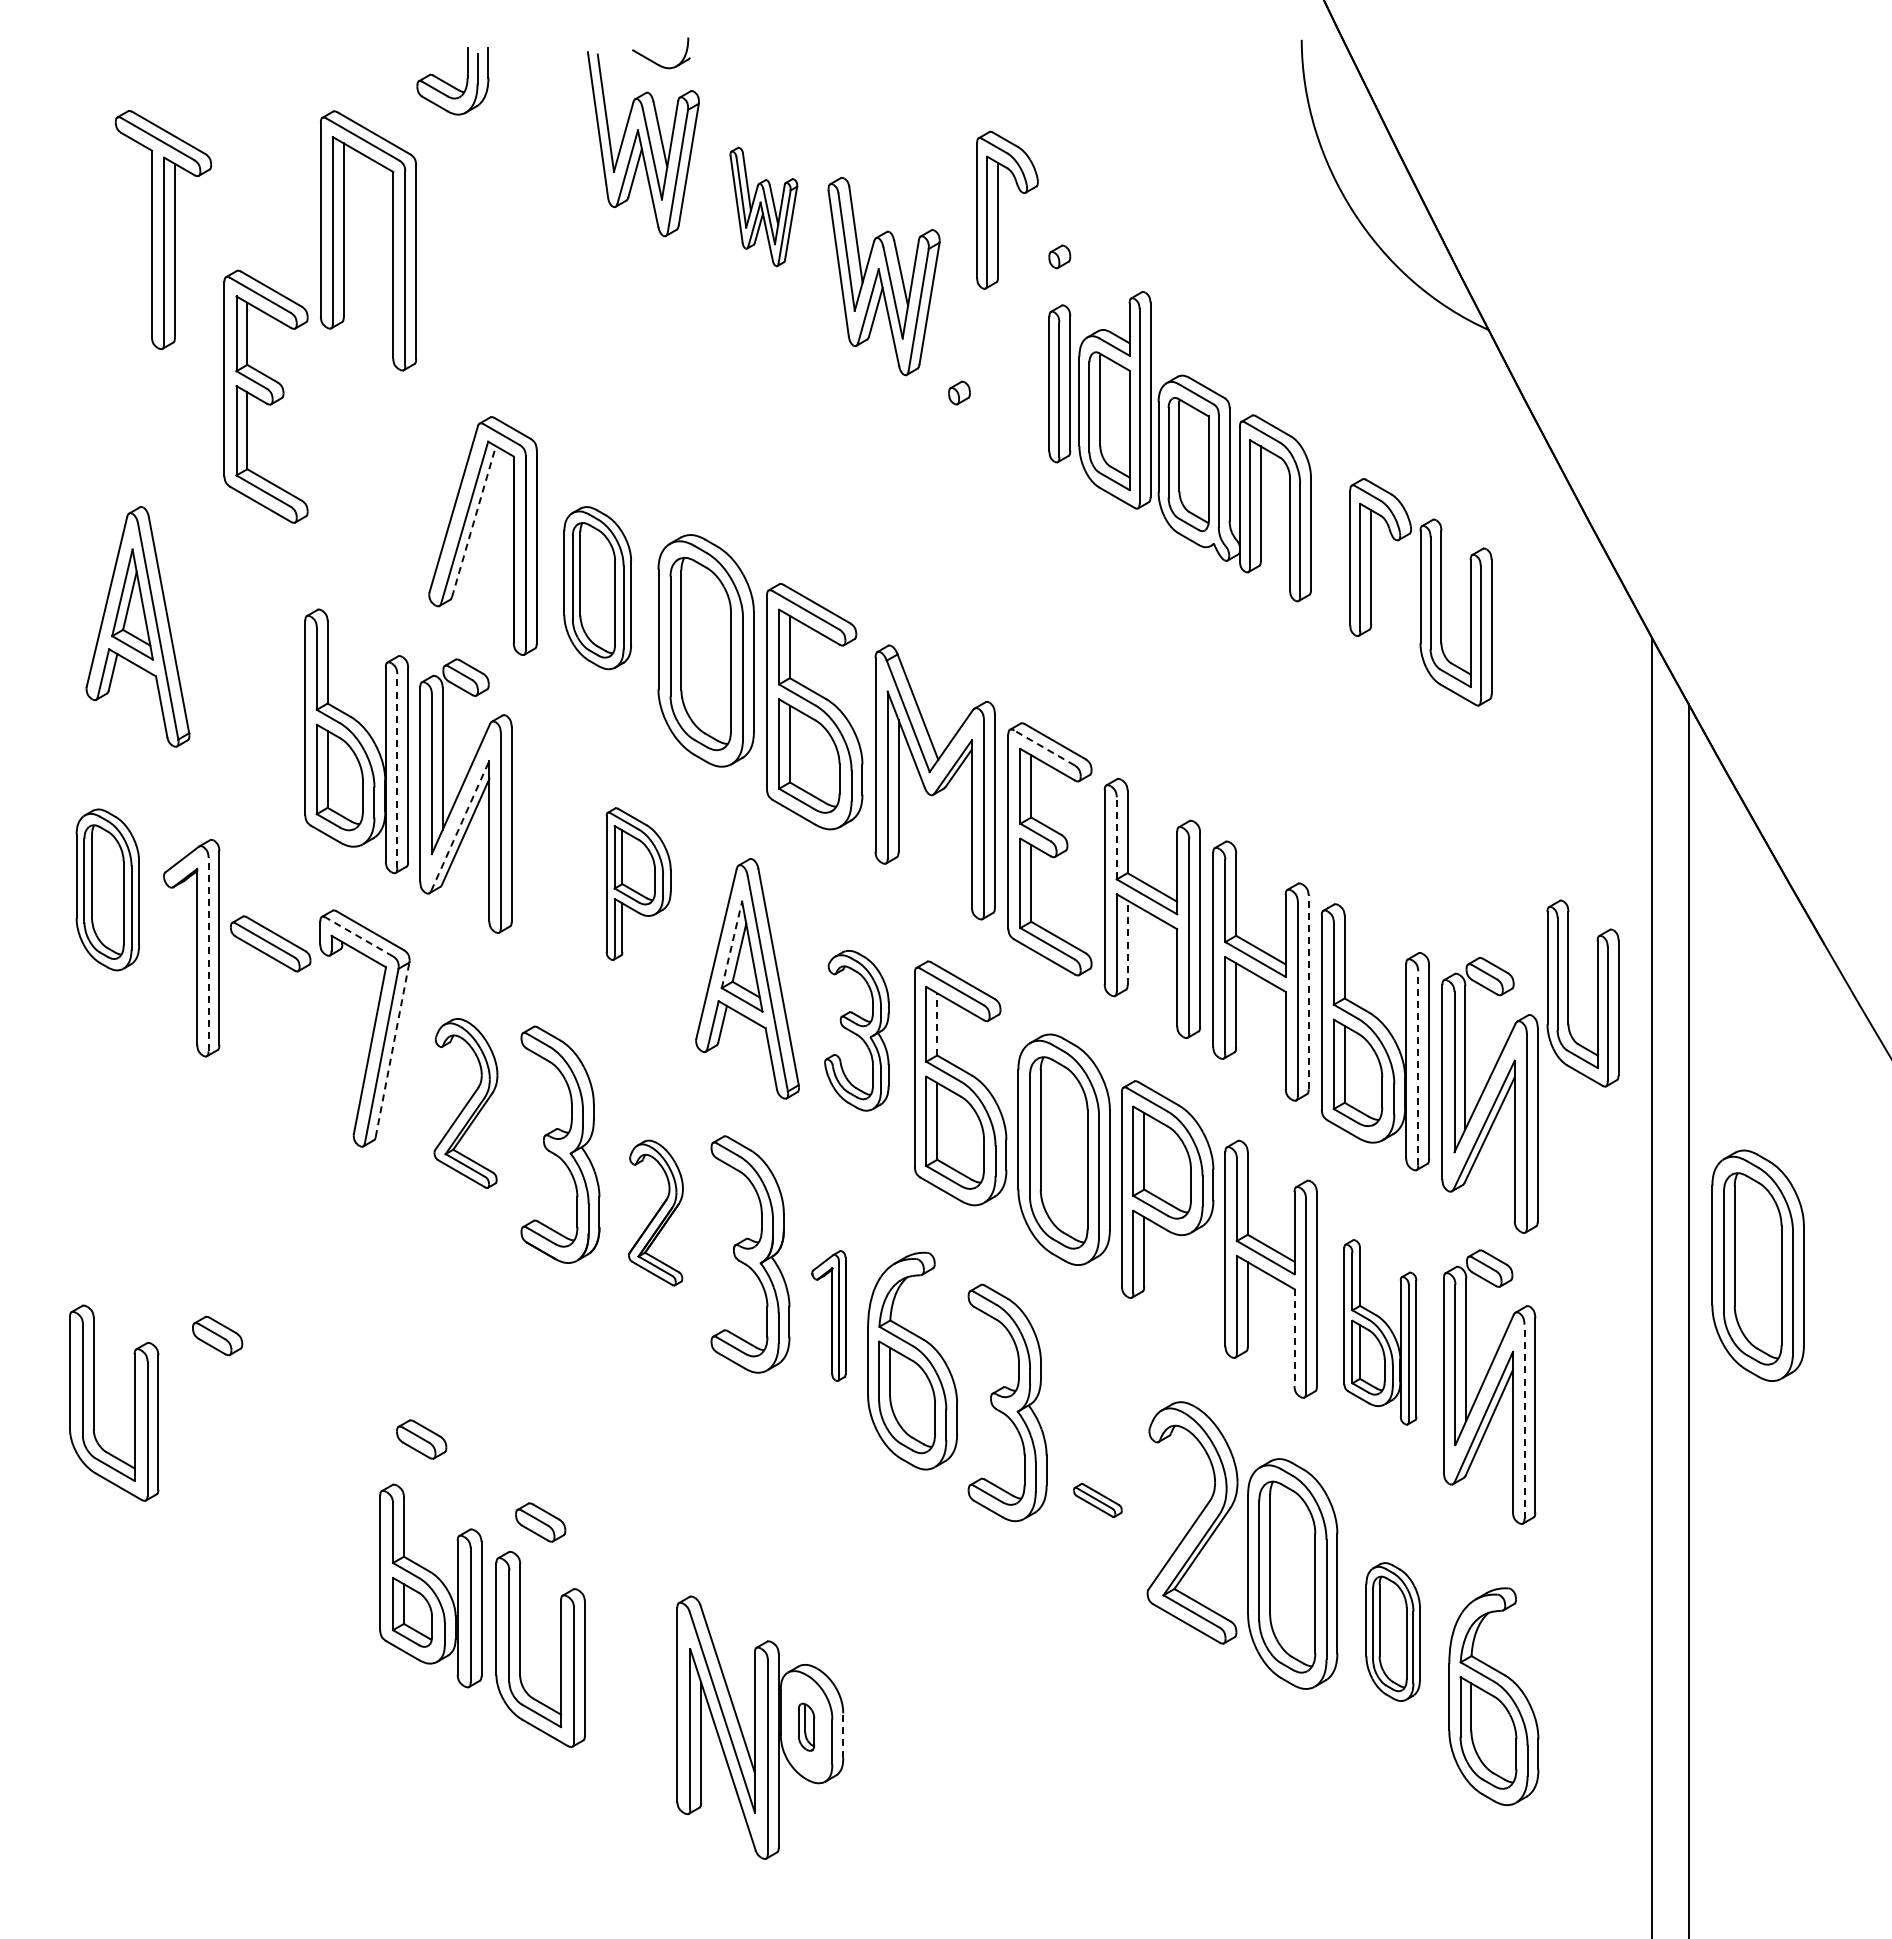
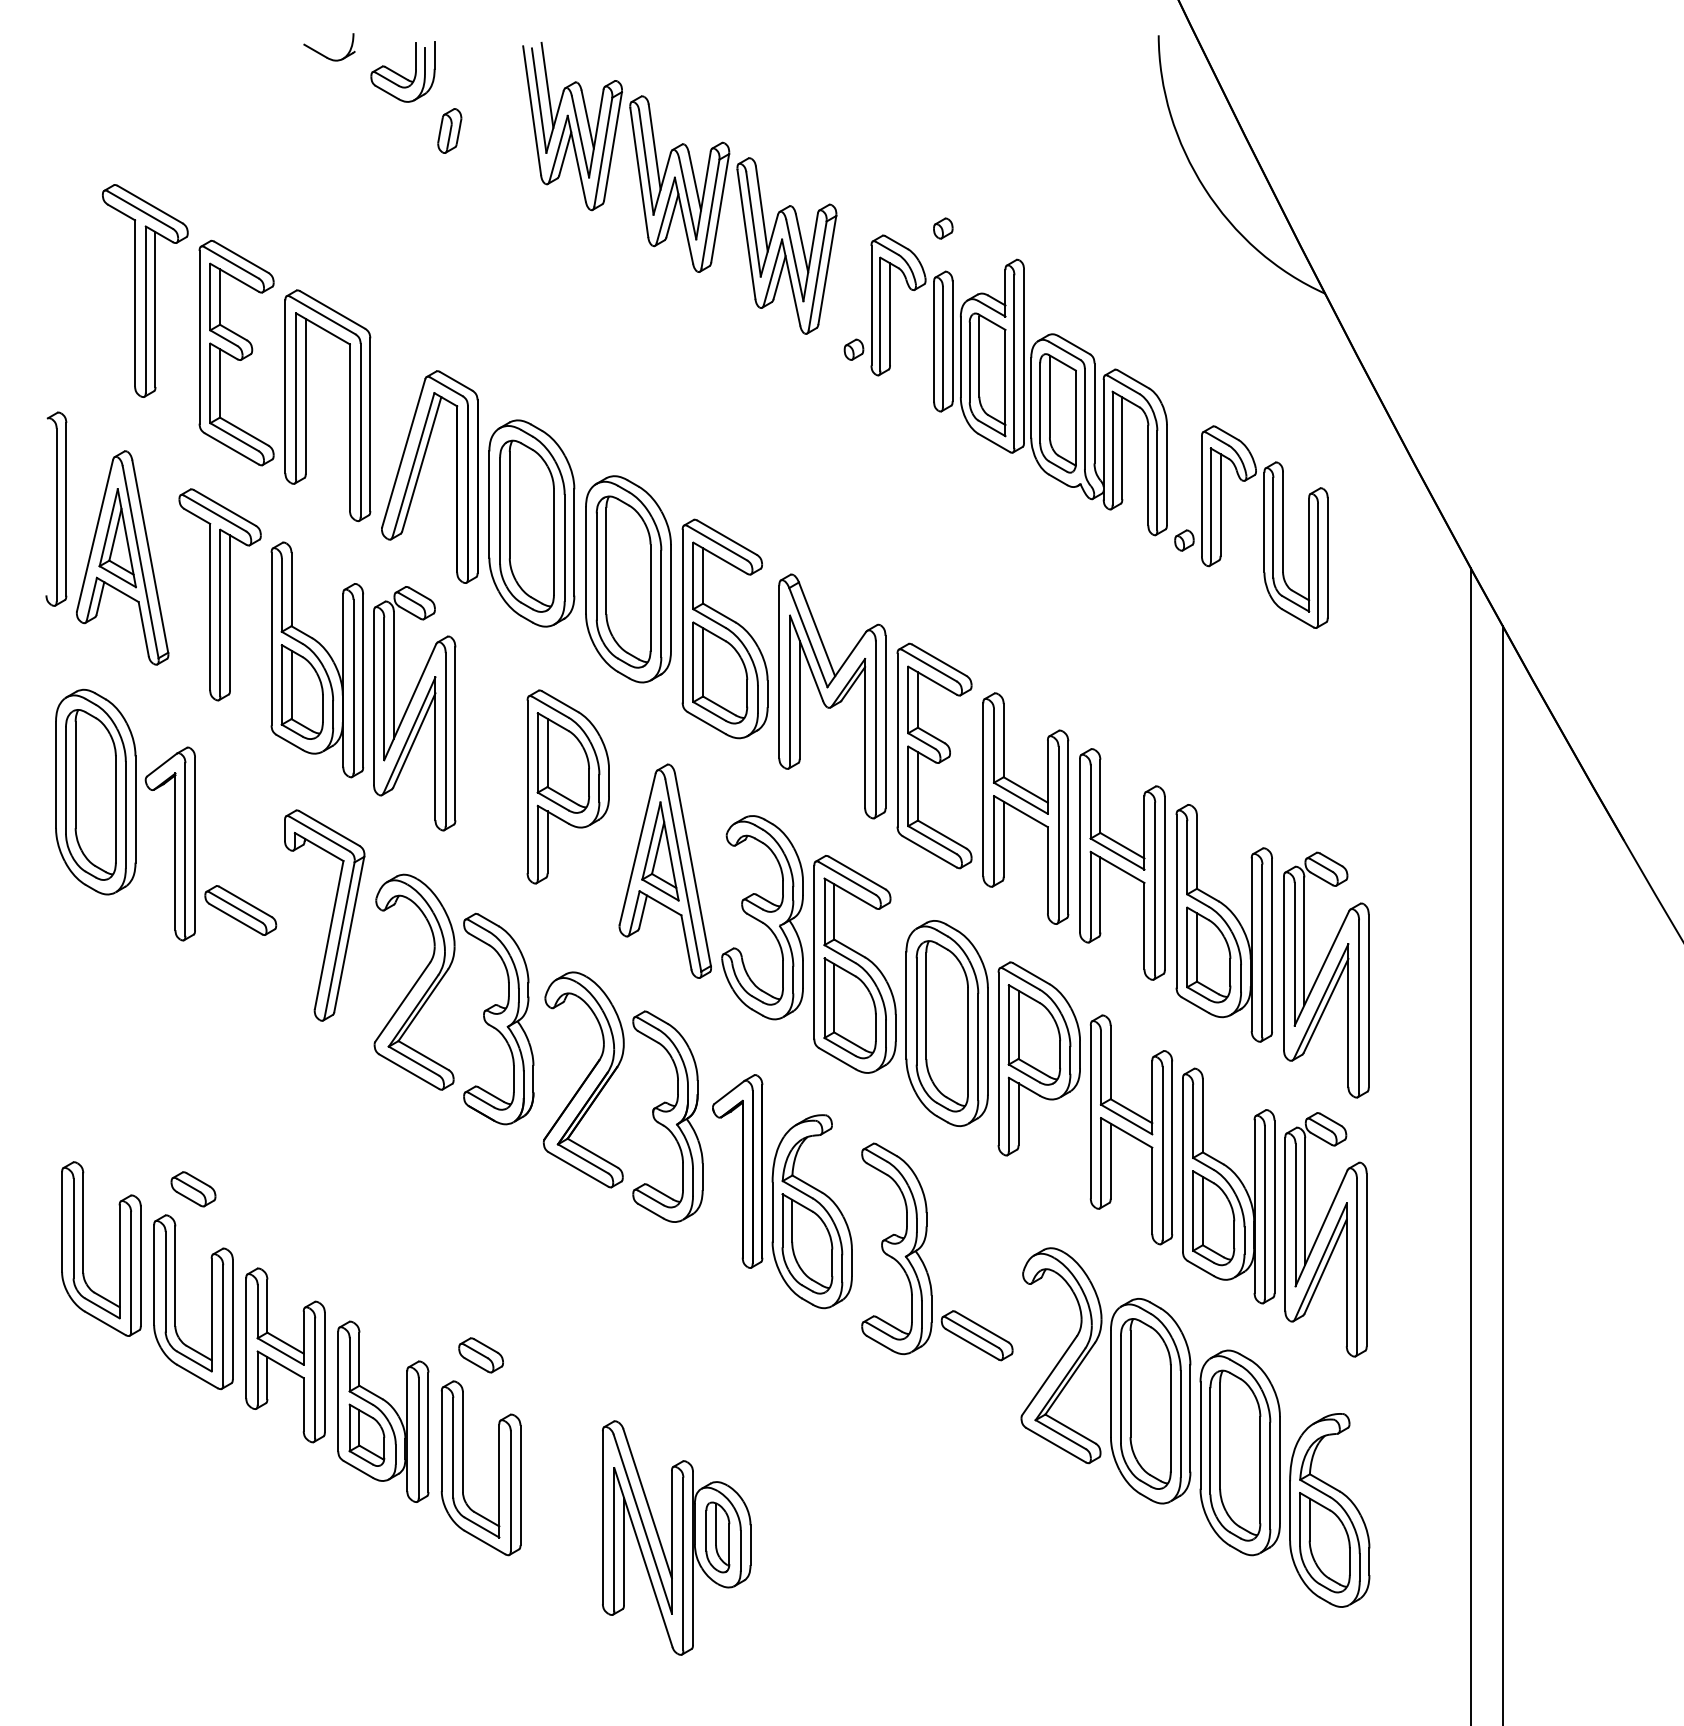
part: (656, 62) -> (325, 55), moved
line: (614, 95) -> (546, 84), added
part: (505, 146) -> (449, 130), added
part: (763, 206) -> (679, 183), size x1.67
part: (998, 209) -> (890, 304), moved
part: (163, 230) -> (145, 291), moved
part: (344, 240) -> (306, 405), moved
line: (474, 521) -> (422, 464), dashed -> solid
part: (63, 571) -> (56, 508), added
part: (597, 587) -> (531, 522), size x1.43
part: (1330, 607) -> (1184, 540), added
part: (247, 667) -> (220, 594), added
line: (1044, 748) -> (929, 666), dashed -> solid
line: (397, 770) -> (353, 685), dashed -> solid
line: (460, 825) -> (409, 734), dashed -> solid
line: (1116, 837) -> (993, 745), dashed -> solid
part: (638, 883) -> (568, 786), size x1.43
part: (107, 889) -> (95, 791), size x1.43
line: (359, 937) -> (319, 834), dashed -> solid
line: (1127, 942) -> (1003, 838), dashed -> solid
part: (270, 943) -> (240, 910), moved
line: (732, 944) -> (651, 840), dashed -> solid
line: (208, 954) -> (185, 849), dashed -> solid
line: (1308, 992) -> (1164, 883), dashed -> solid
part: (1568, 993) -> (1396, 884), removed
line: (937, 1023) -> (834, 911), dashed -> solid
part: (856, 1030) -> (762, 917), size x1.43
line: (392, 1049) -> (349, 934), dashed -> solid
line: (1418, 1068) -> (1262, 951), dashed -> solid
part: (465, 1103) -> (414, 982), size x1.43
part: (655, 1212) -> (583, 1079), size x1.67
part: (1757, 1265) -> (1564, 1126), removed
part: (828, 1315) -> (737, 1171), size x1.67
part: (1380, 1332) -> (1228, 1186), size x1.43
line: (1294, 1338) -> (1152, 1191), dashed -> solid
line: (1524, 1421) -> (1357, 1265), dashed -> solid
part: (421, 1439) -> (375, 1281), removed
part: (197, 1462) -> (175, 1301), added
part: (1097, 1500) -> (976, 1335), size x1.67
part: (320, 1522) -> (285, 1355), added
part: (1392, 1631) -> (1239, 1452), size x1.67
part: (806, 1727) -> (717, 1537), size x1.67
line: (843, 1735) -> (750, 1544), dashed -> solid

